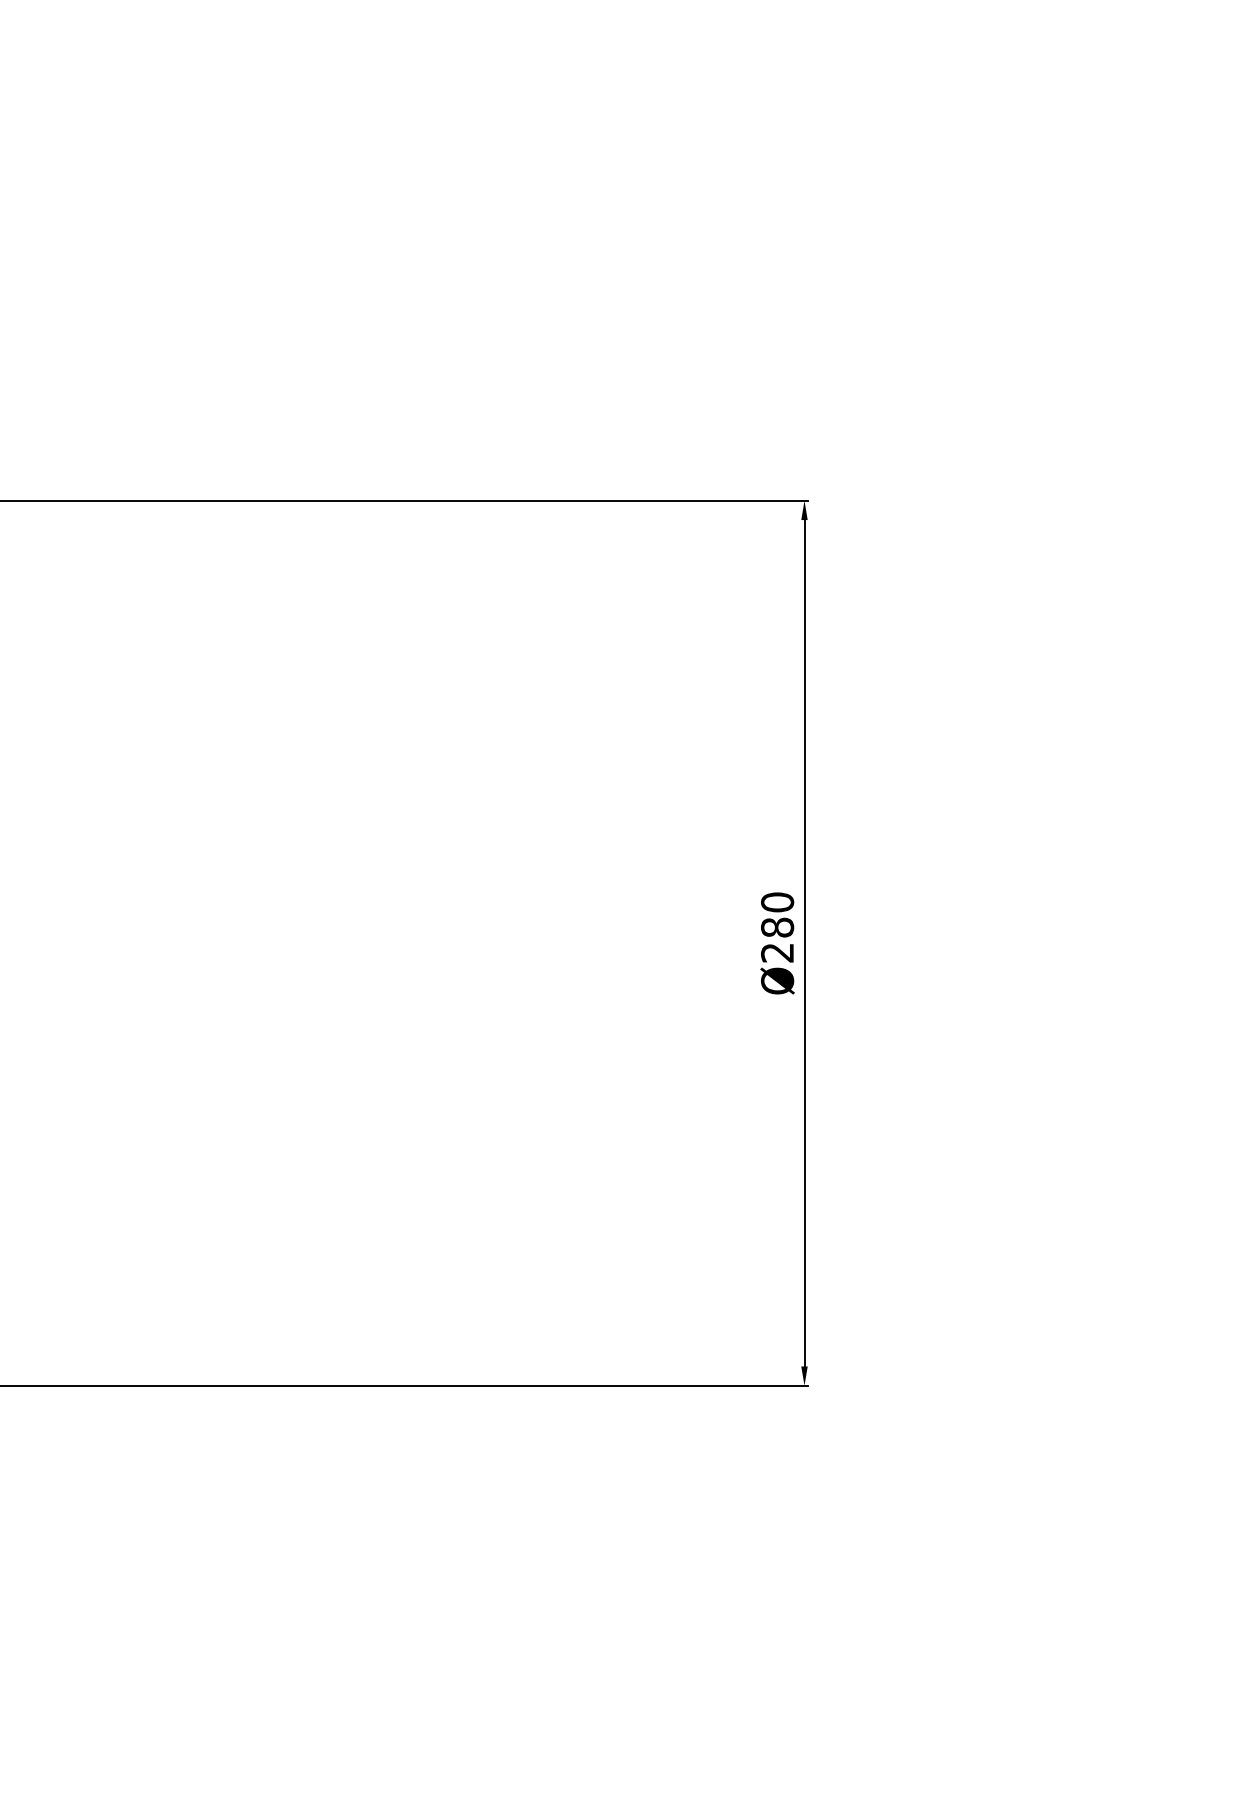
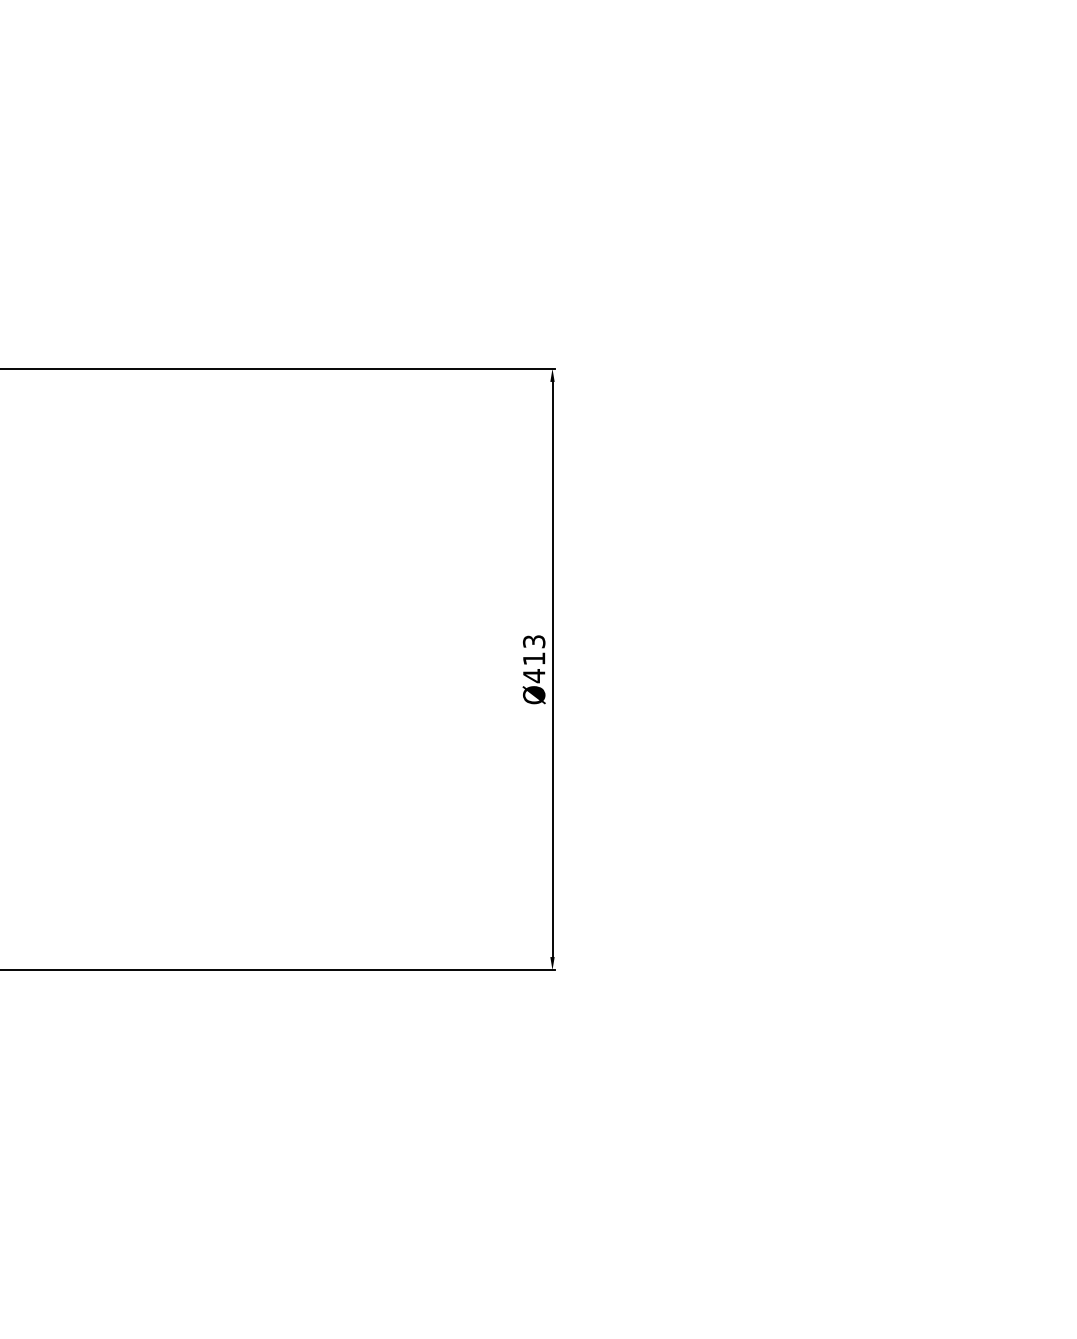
text: (778, 928) -> (534, 659), Ø280 -> Ø413

